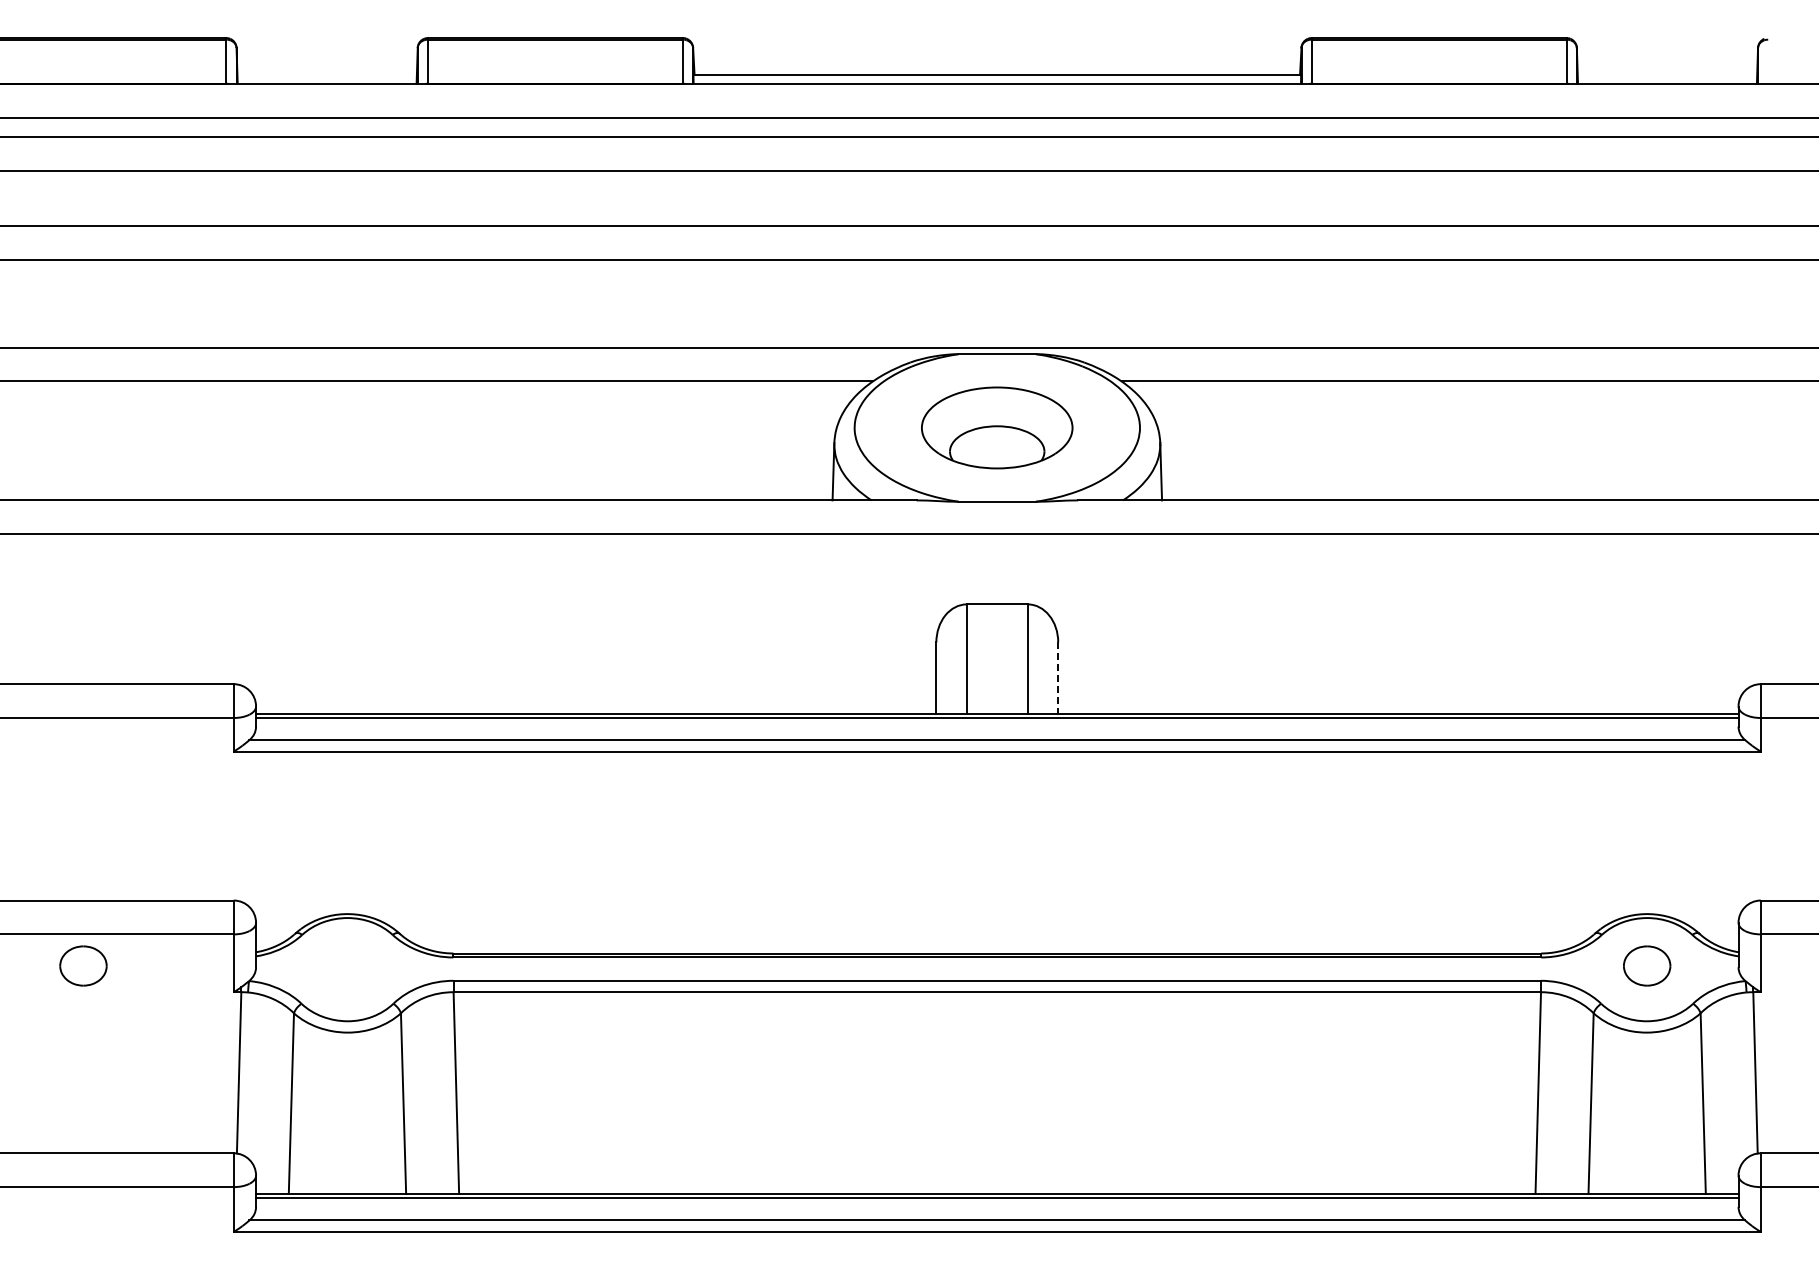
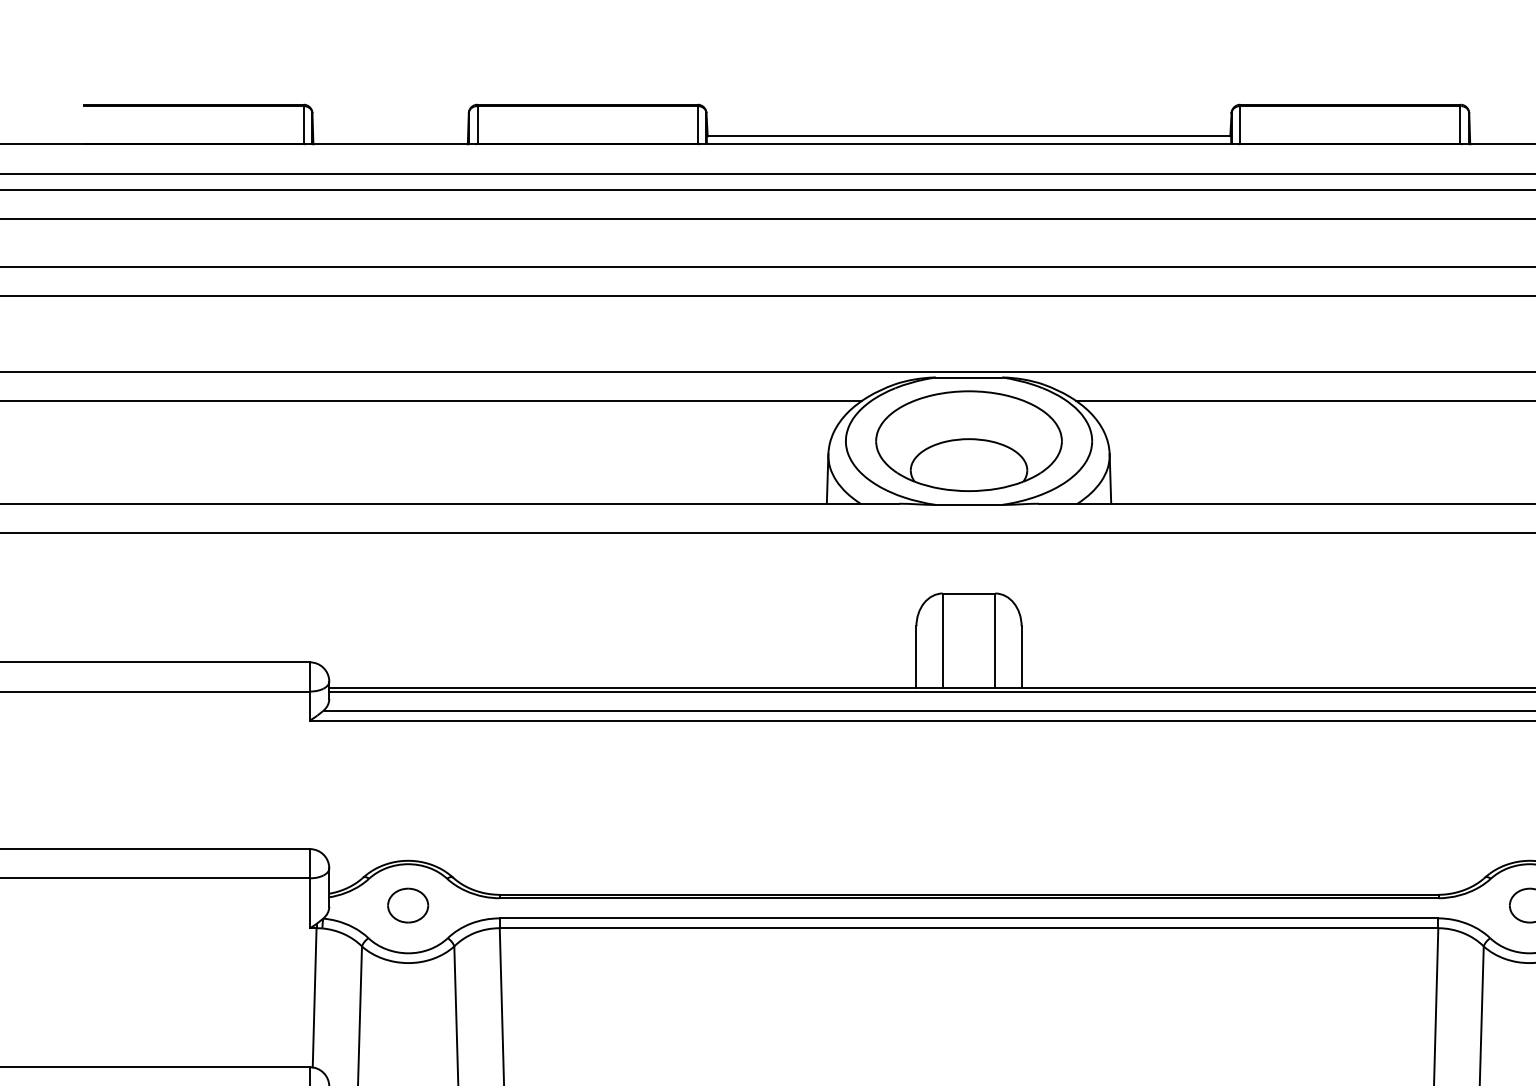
part: (996, 427) -> (968, 440), size x1.43
line: (1058, 678) -> (1021, 657), dashed -> solid
part: (83, 965) -> (408, 905), moved

